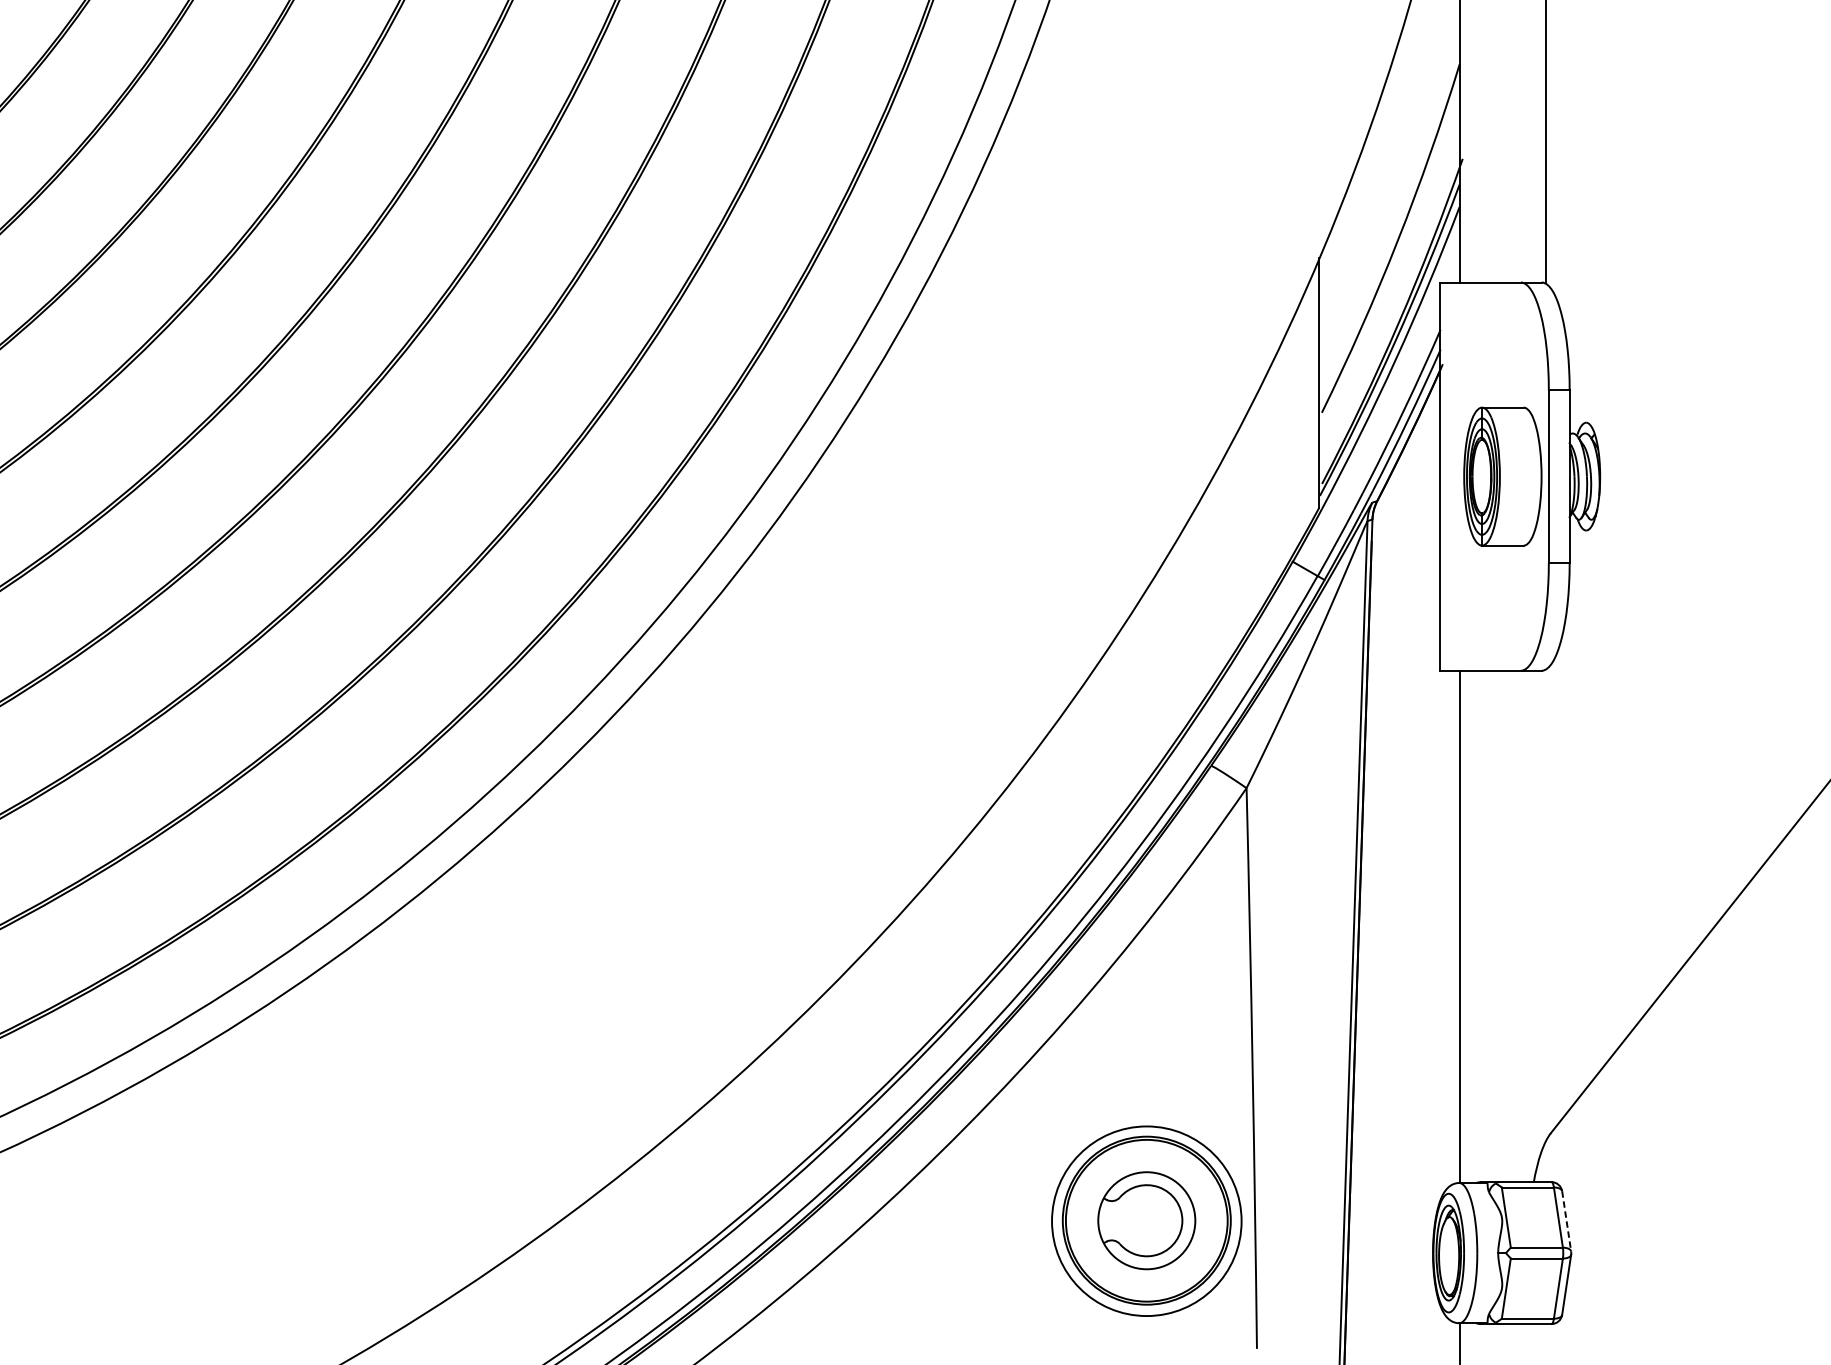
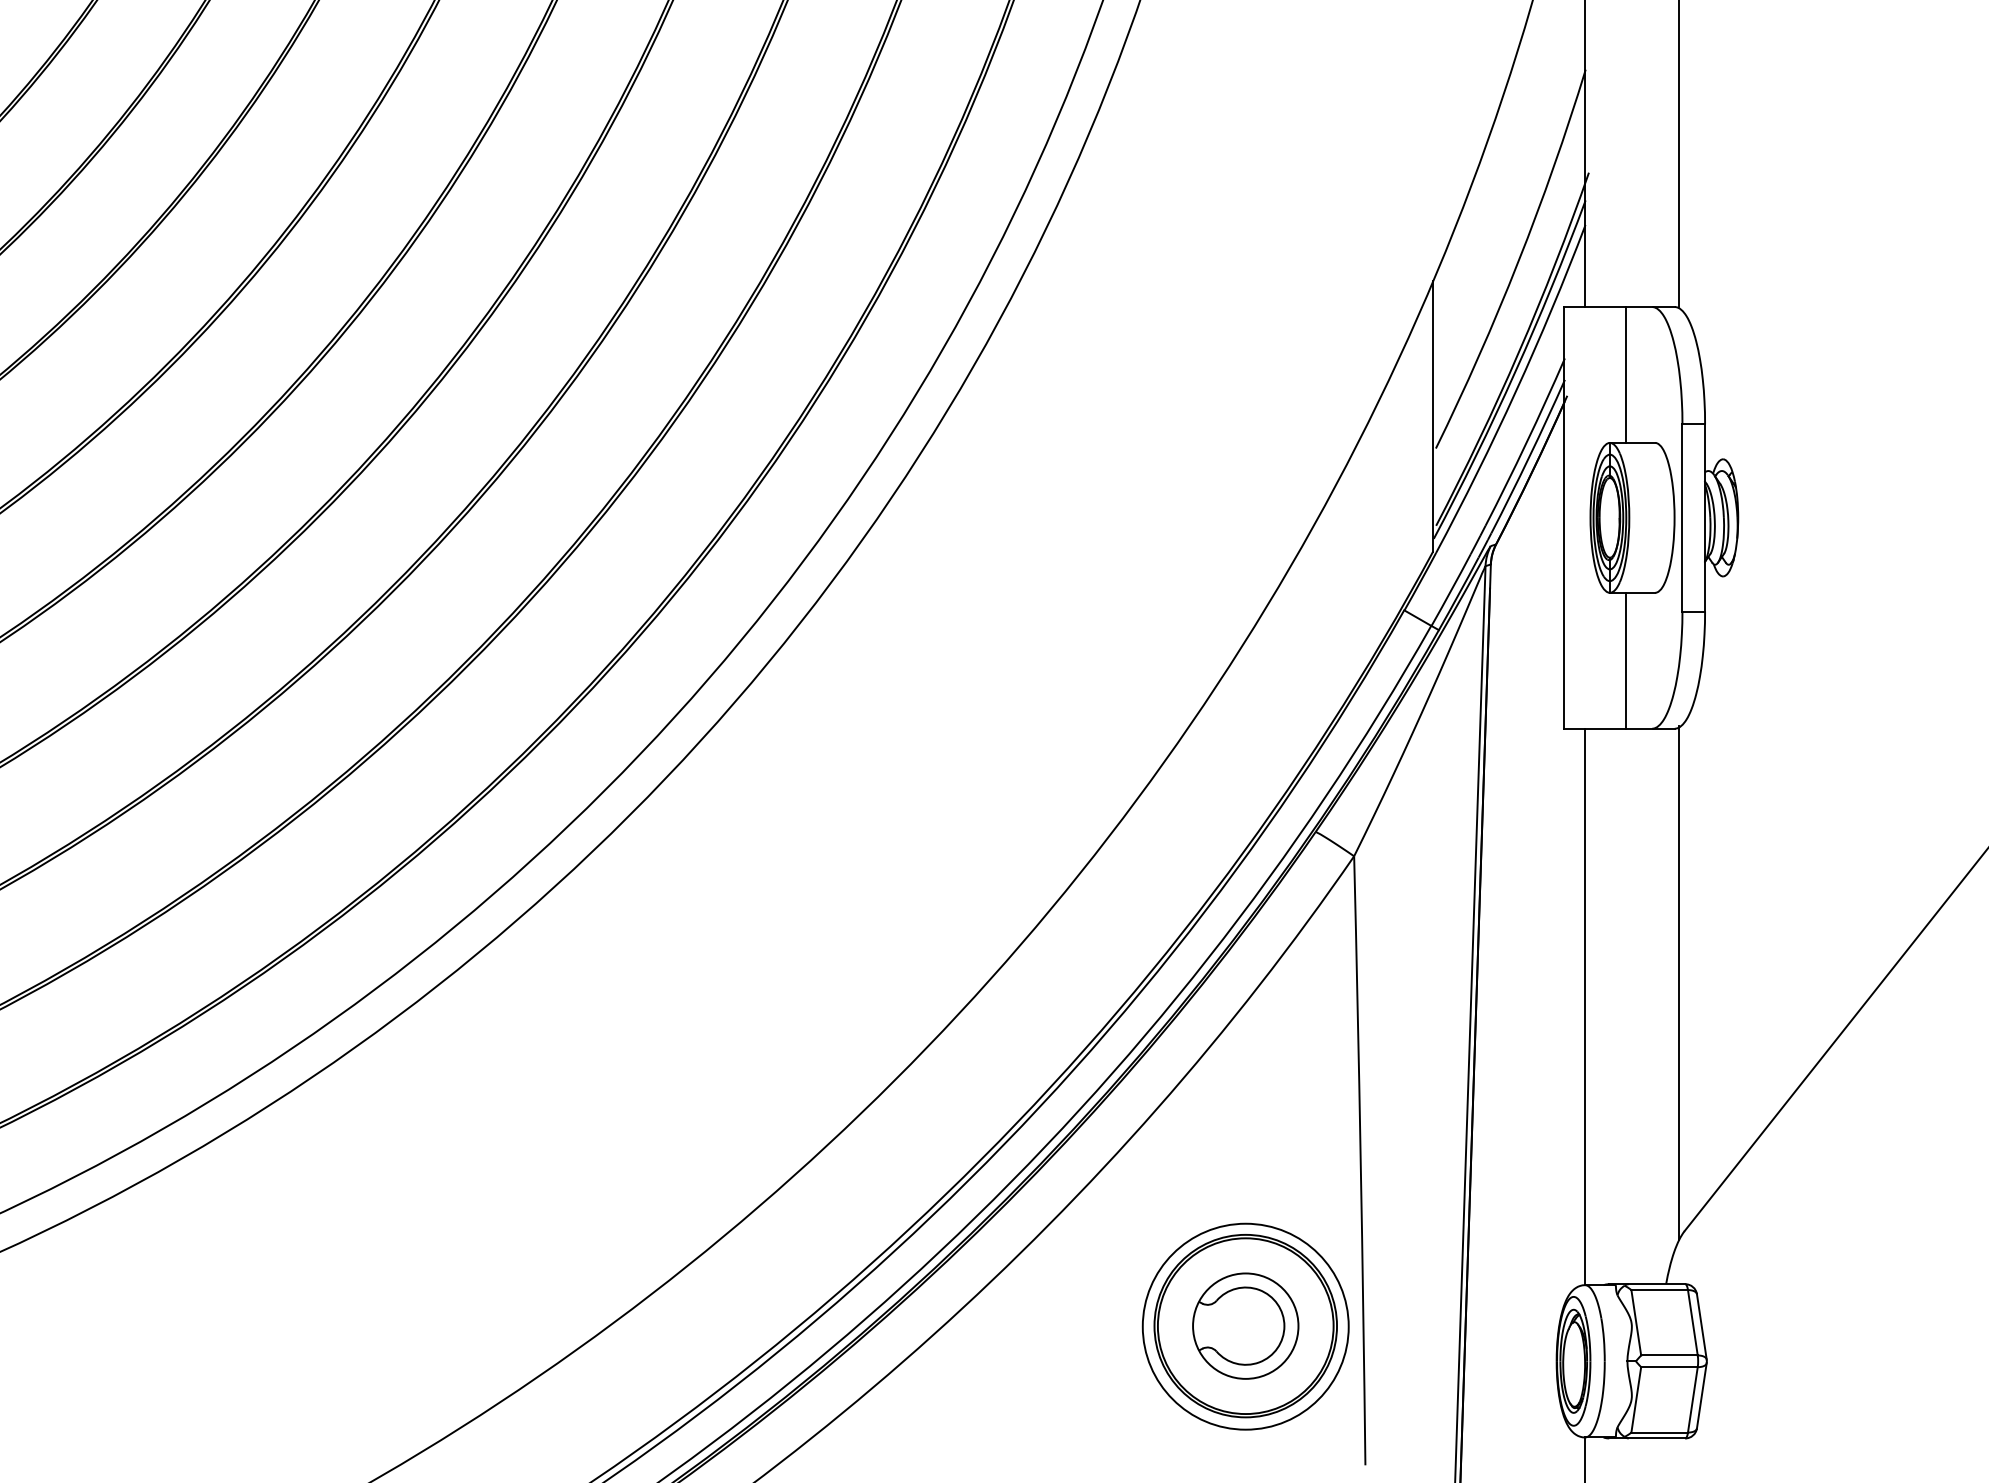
line: (1497, 344) -> (1626, 374), added
line: (1497, 607) -> (1626, 660), added
line: (1546, 905) -> (1679, 983), added
line: (1566, 1221) -> (1701, 1327), dashed -> solid

